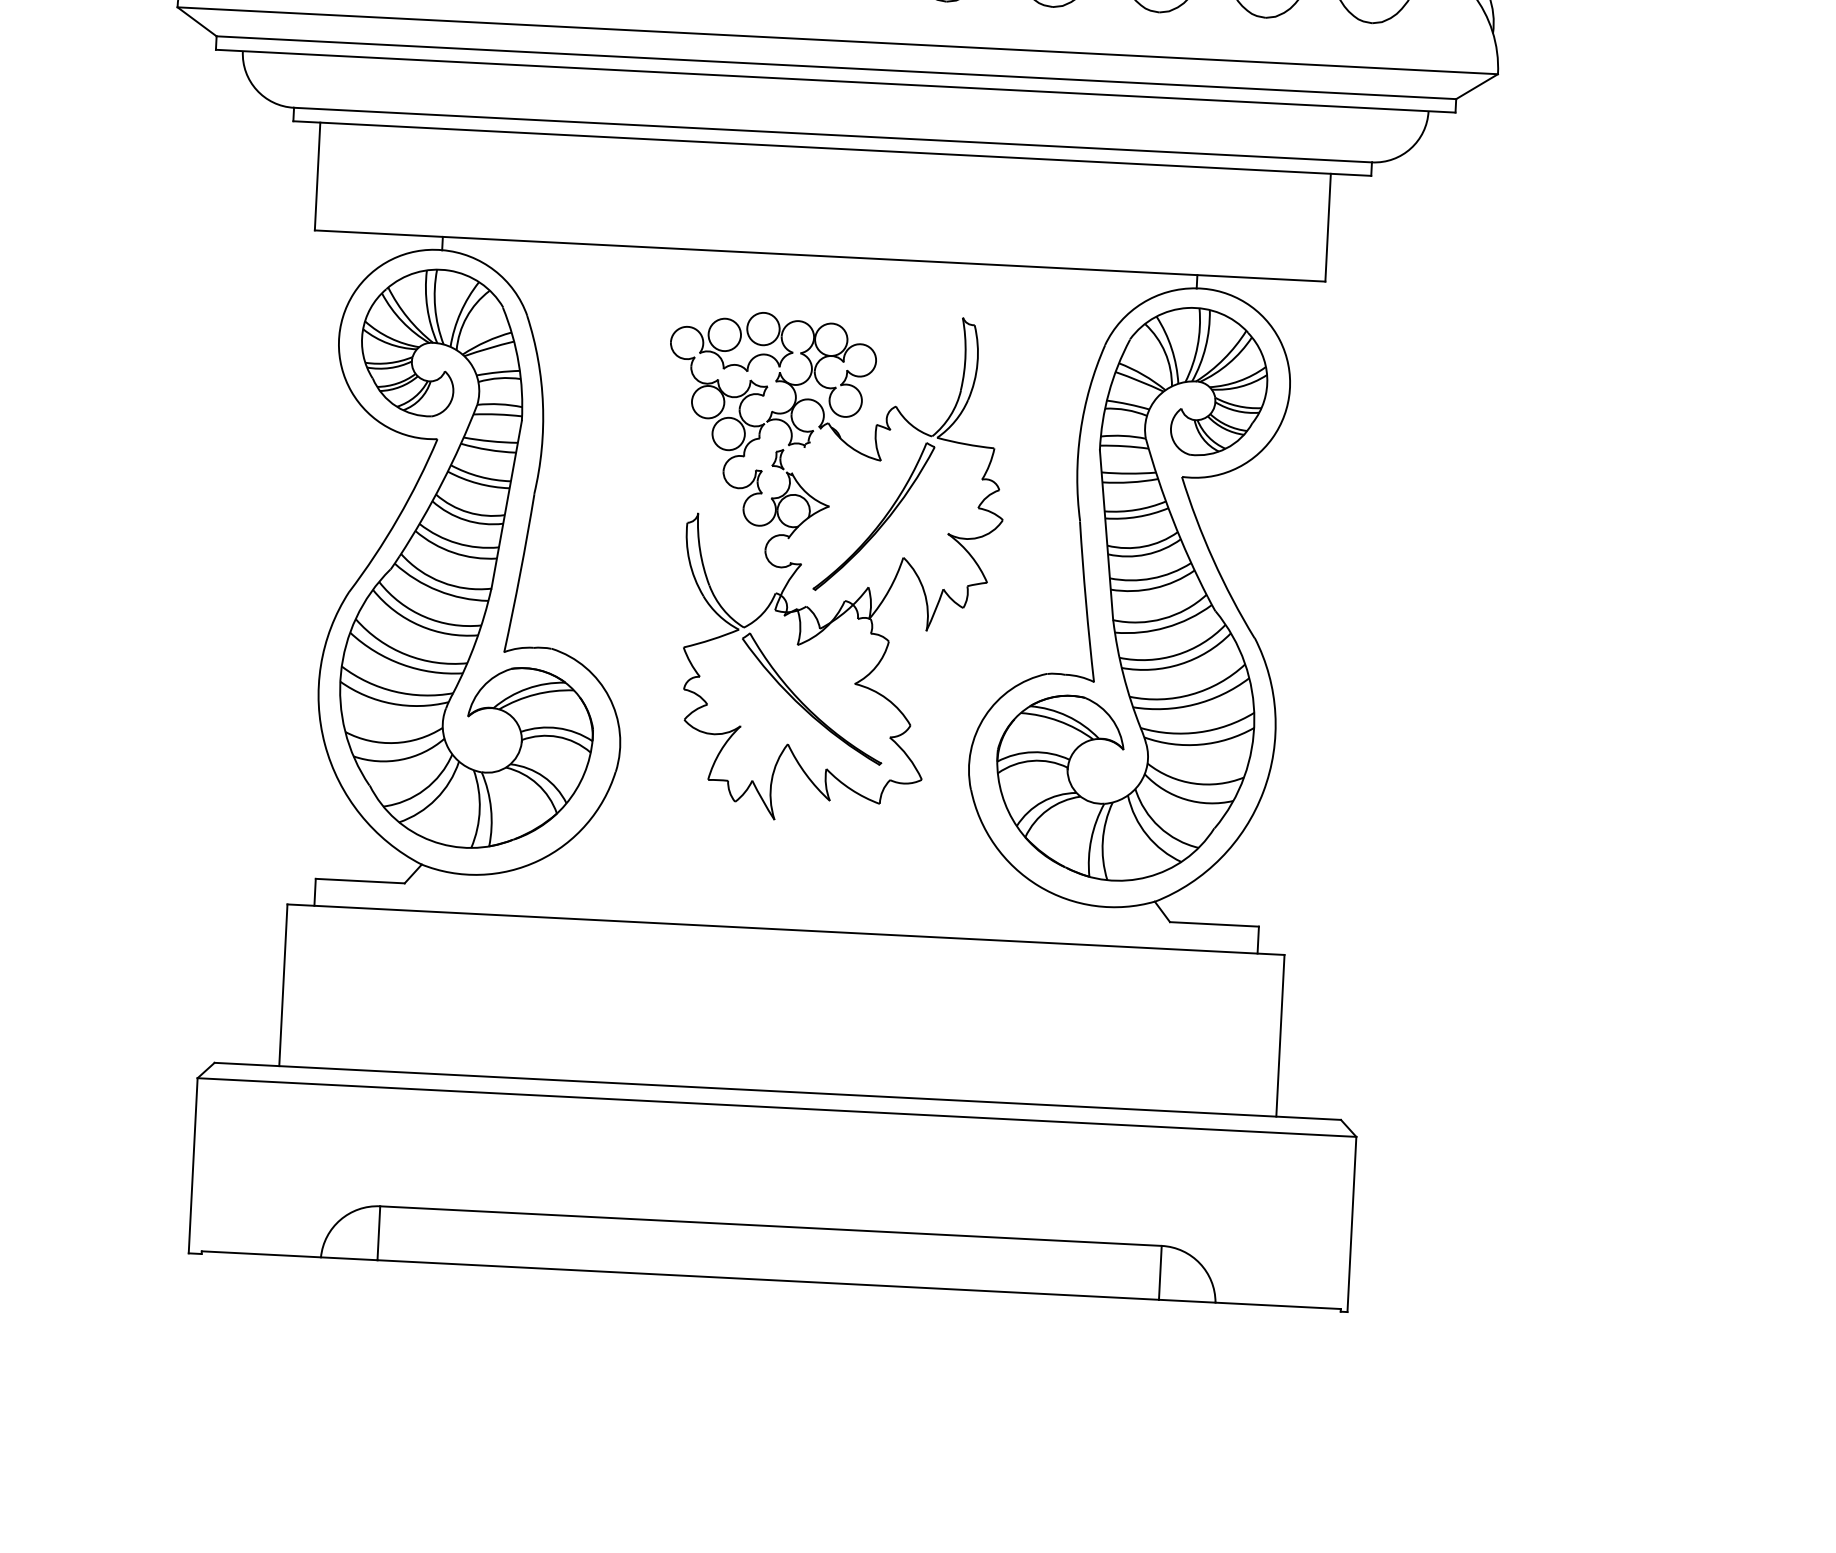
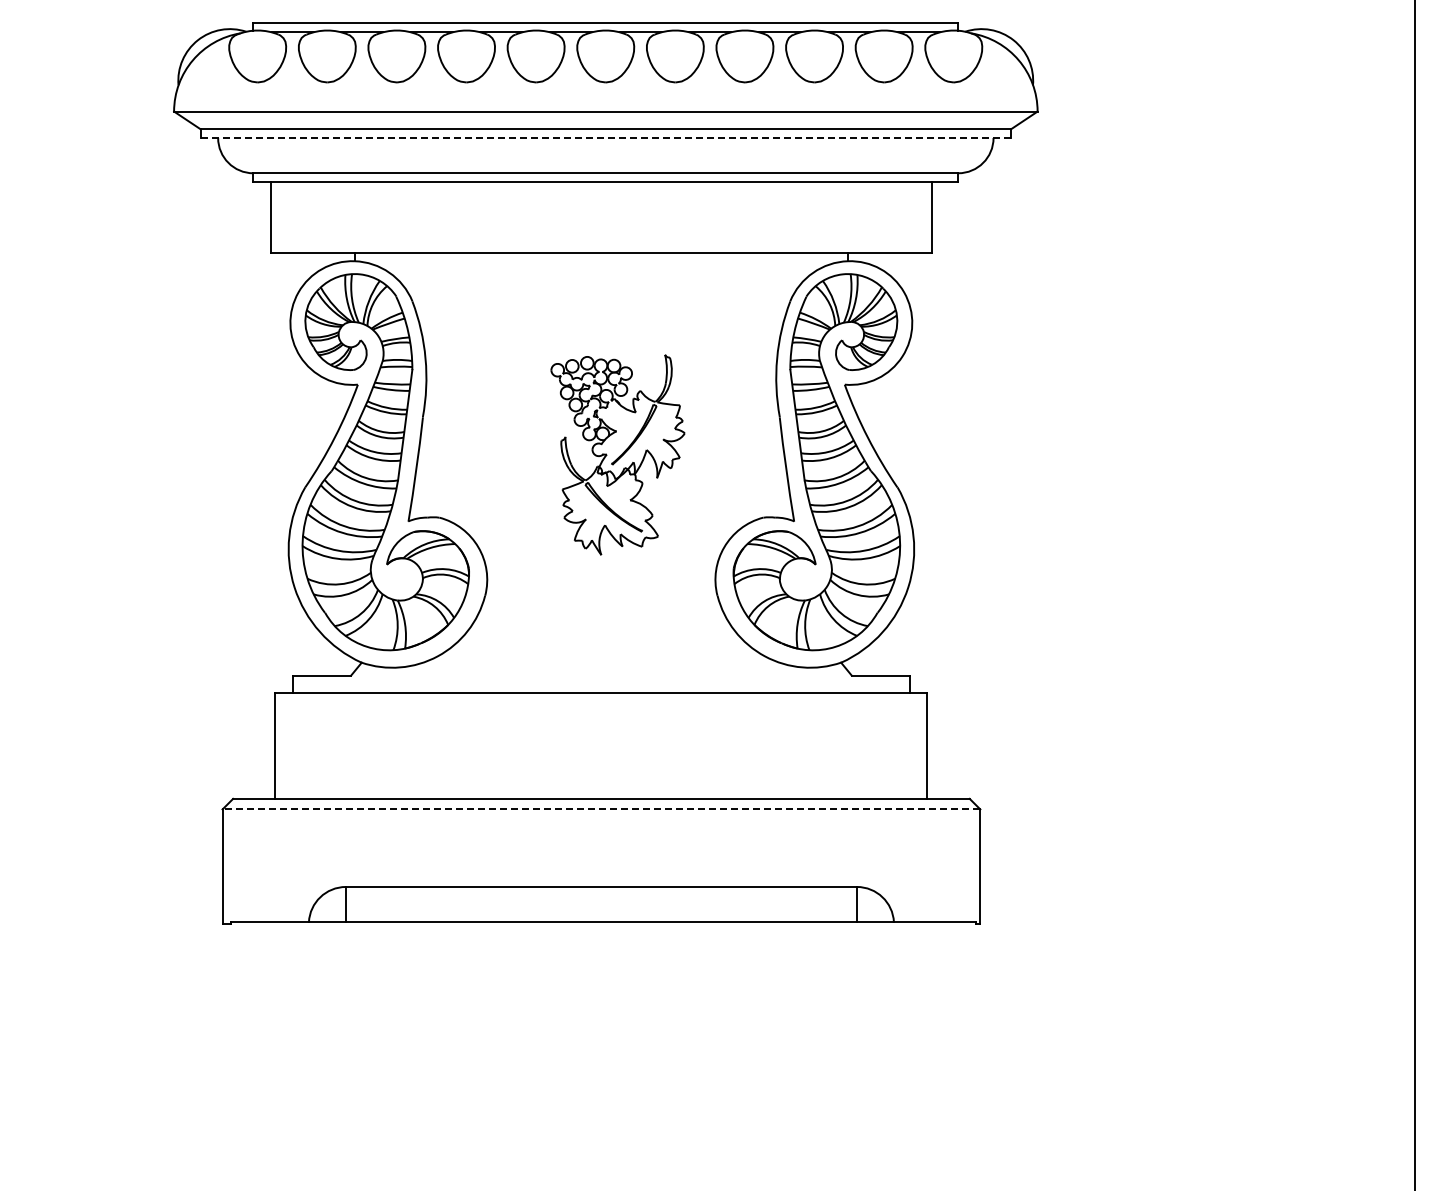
line: (836, 81) -> (606, 138), solid -> dashed
part: (829, 566) -> (617, 454), size x0.6
line: (777, 1107) -> (601, 809), solid -> dashed

